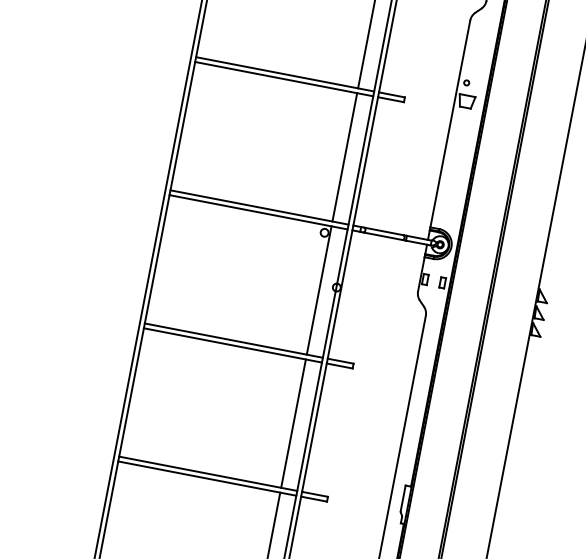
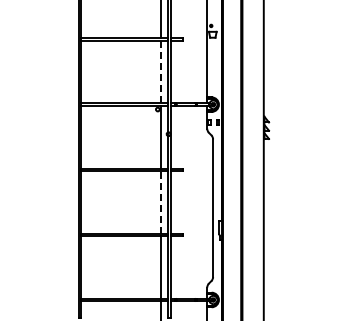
line: (344, 156) -> (160, 71), solid -> dashed
line: (293, 421) -> (160, 201), solid -> dashed

